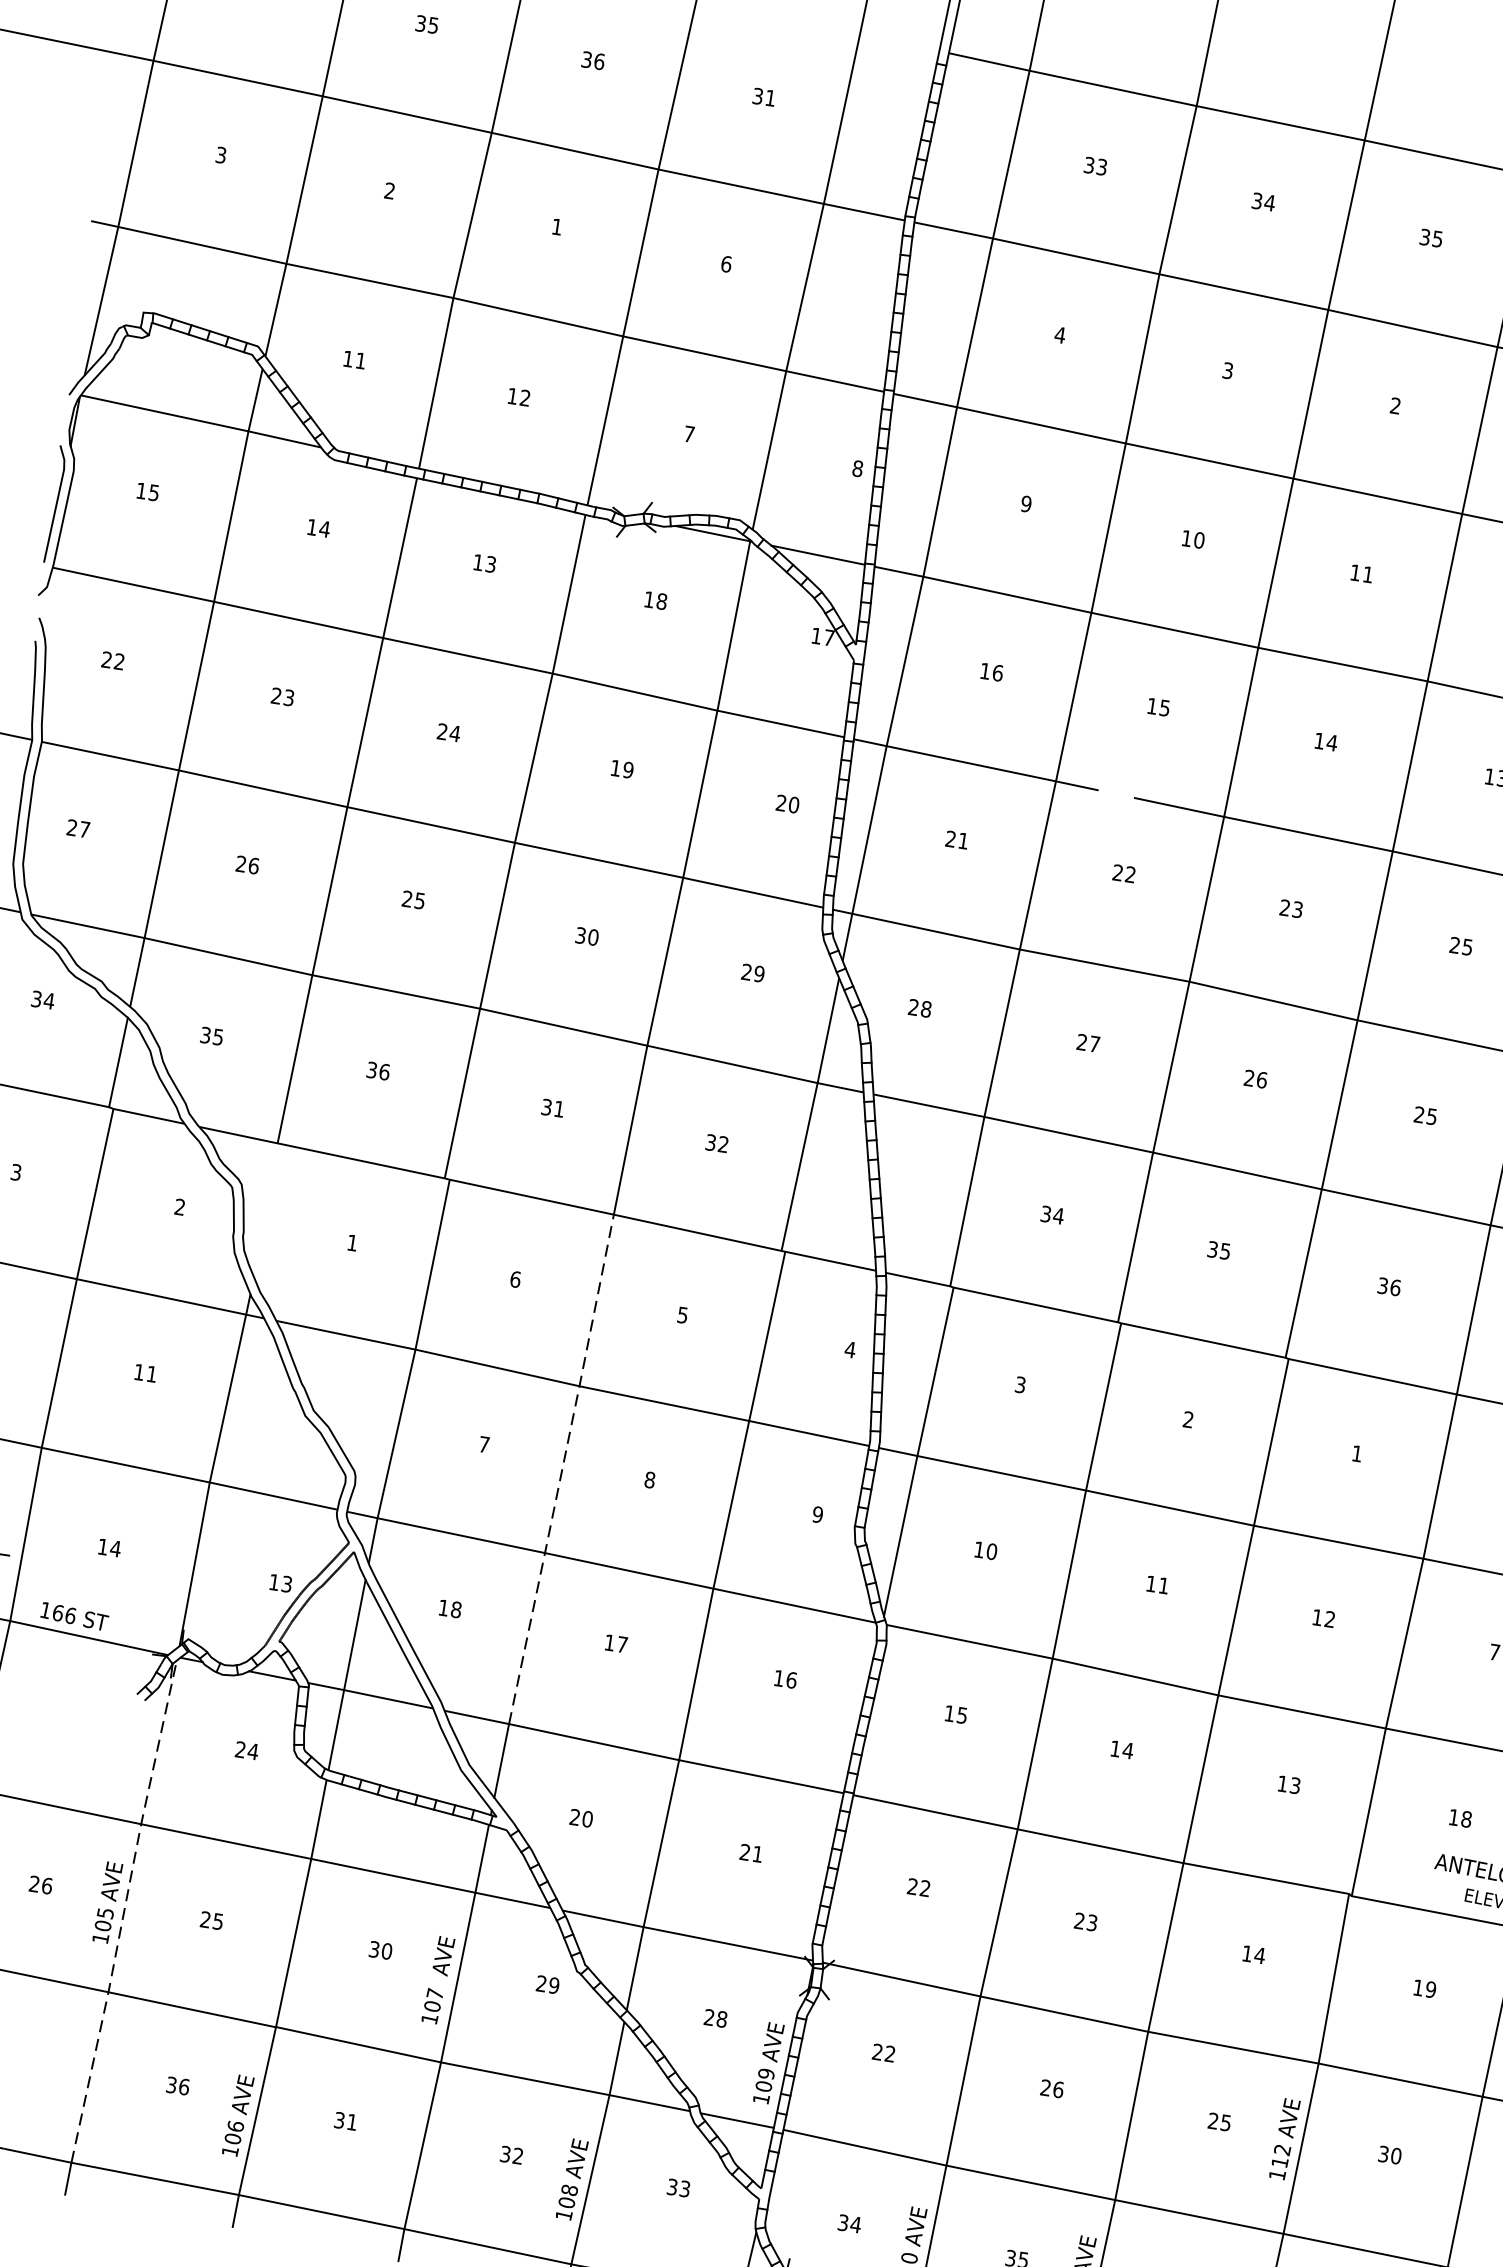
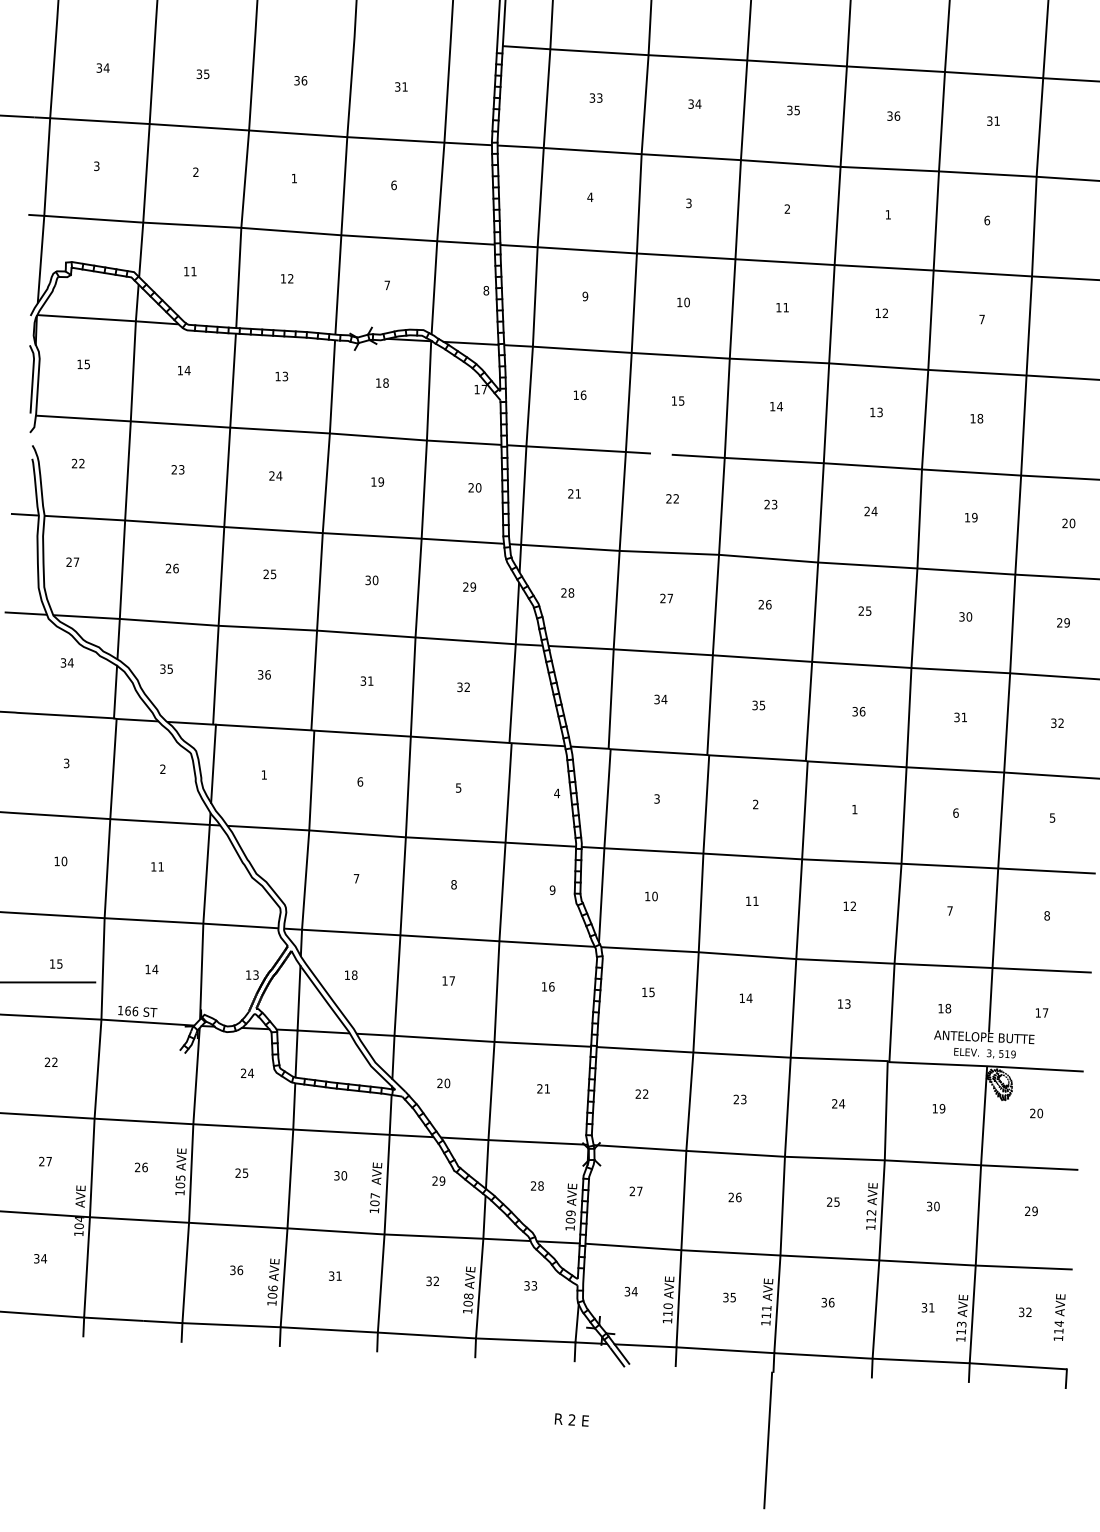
text: (1467, 947) -> (874, 511), 25 -> 24
line: (268, 1210) -> (213, 763), added
line: (563, 1468) -> (403, 885), dashed -> solid
line: (124, 1911) -> (191, 1175), dashed -> solid
text: (1246, 1953) -> (834, 1103), 14 -> 24
text: (889, 2054) -> (639, 1191), 22 -> 27

